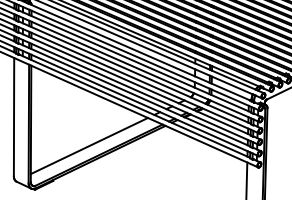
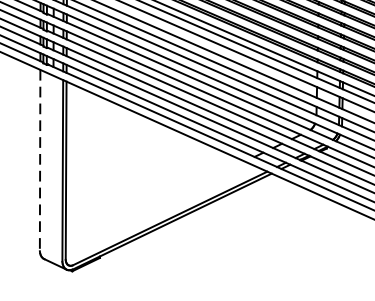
line: (14, 117) -> (40, 160), solid -> dashed
line: (88, 145) -> (153, 203), removed

